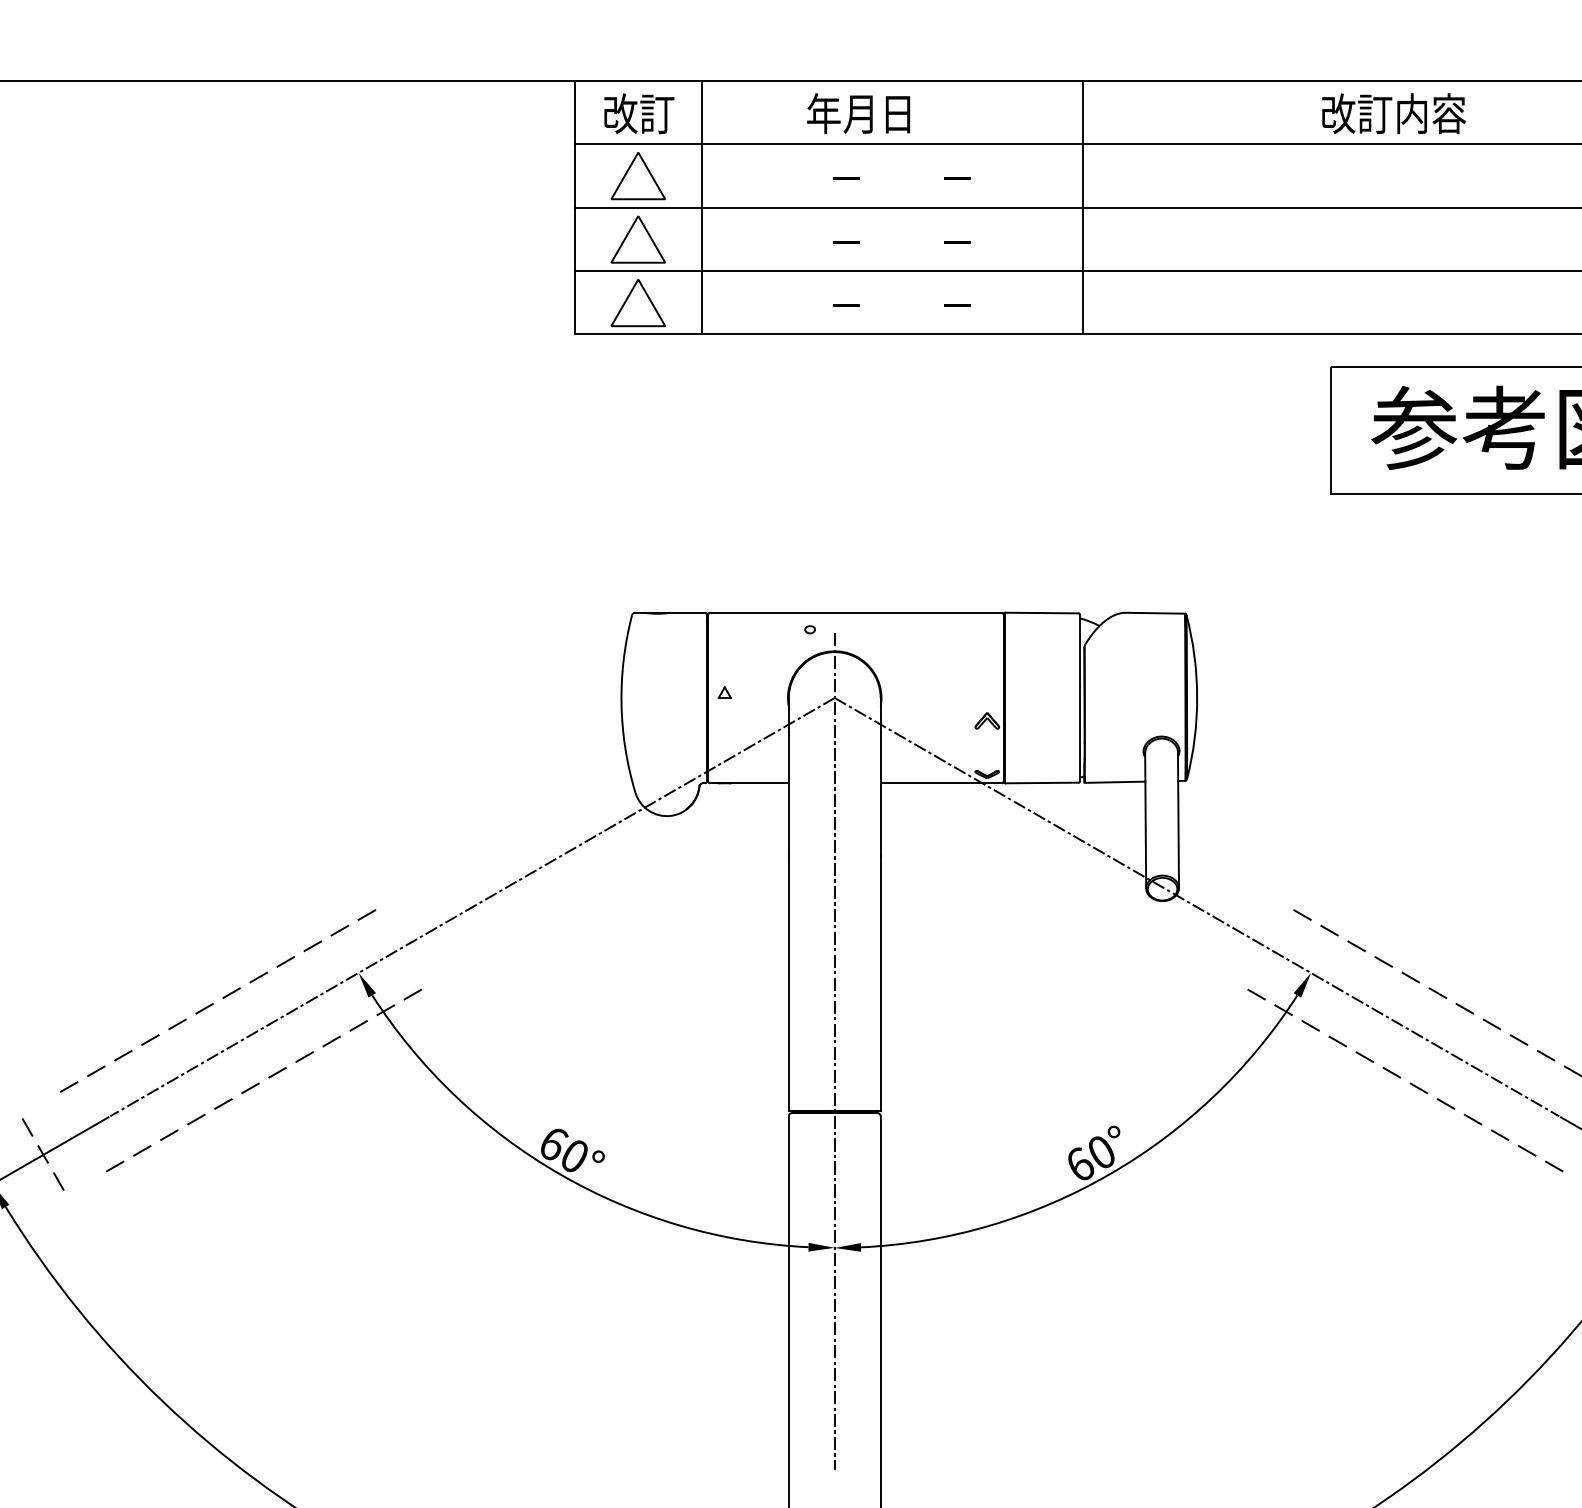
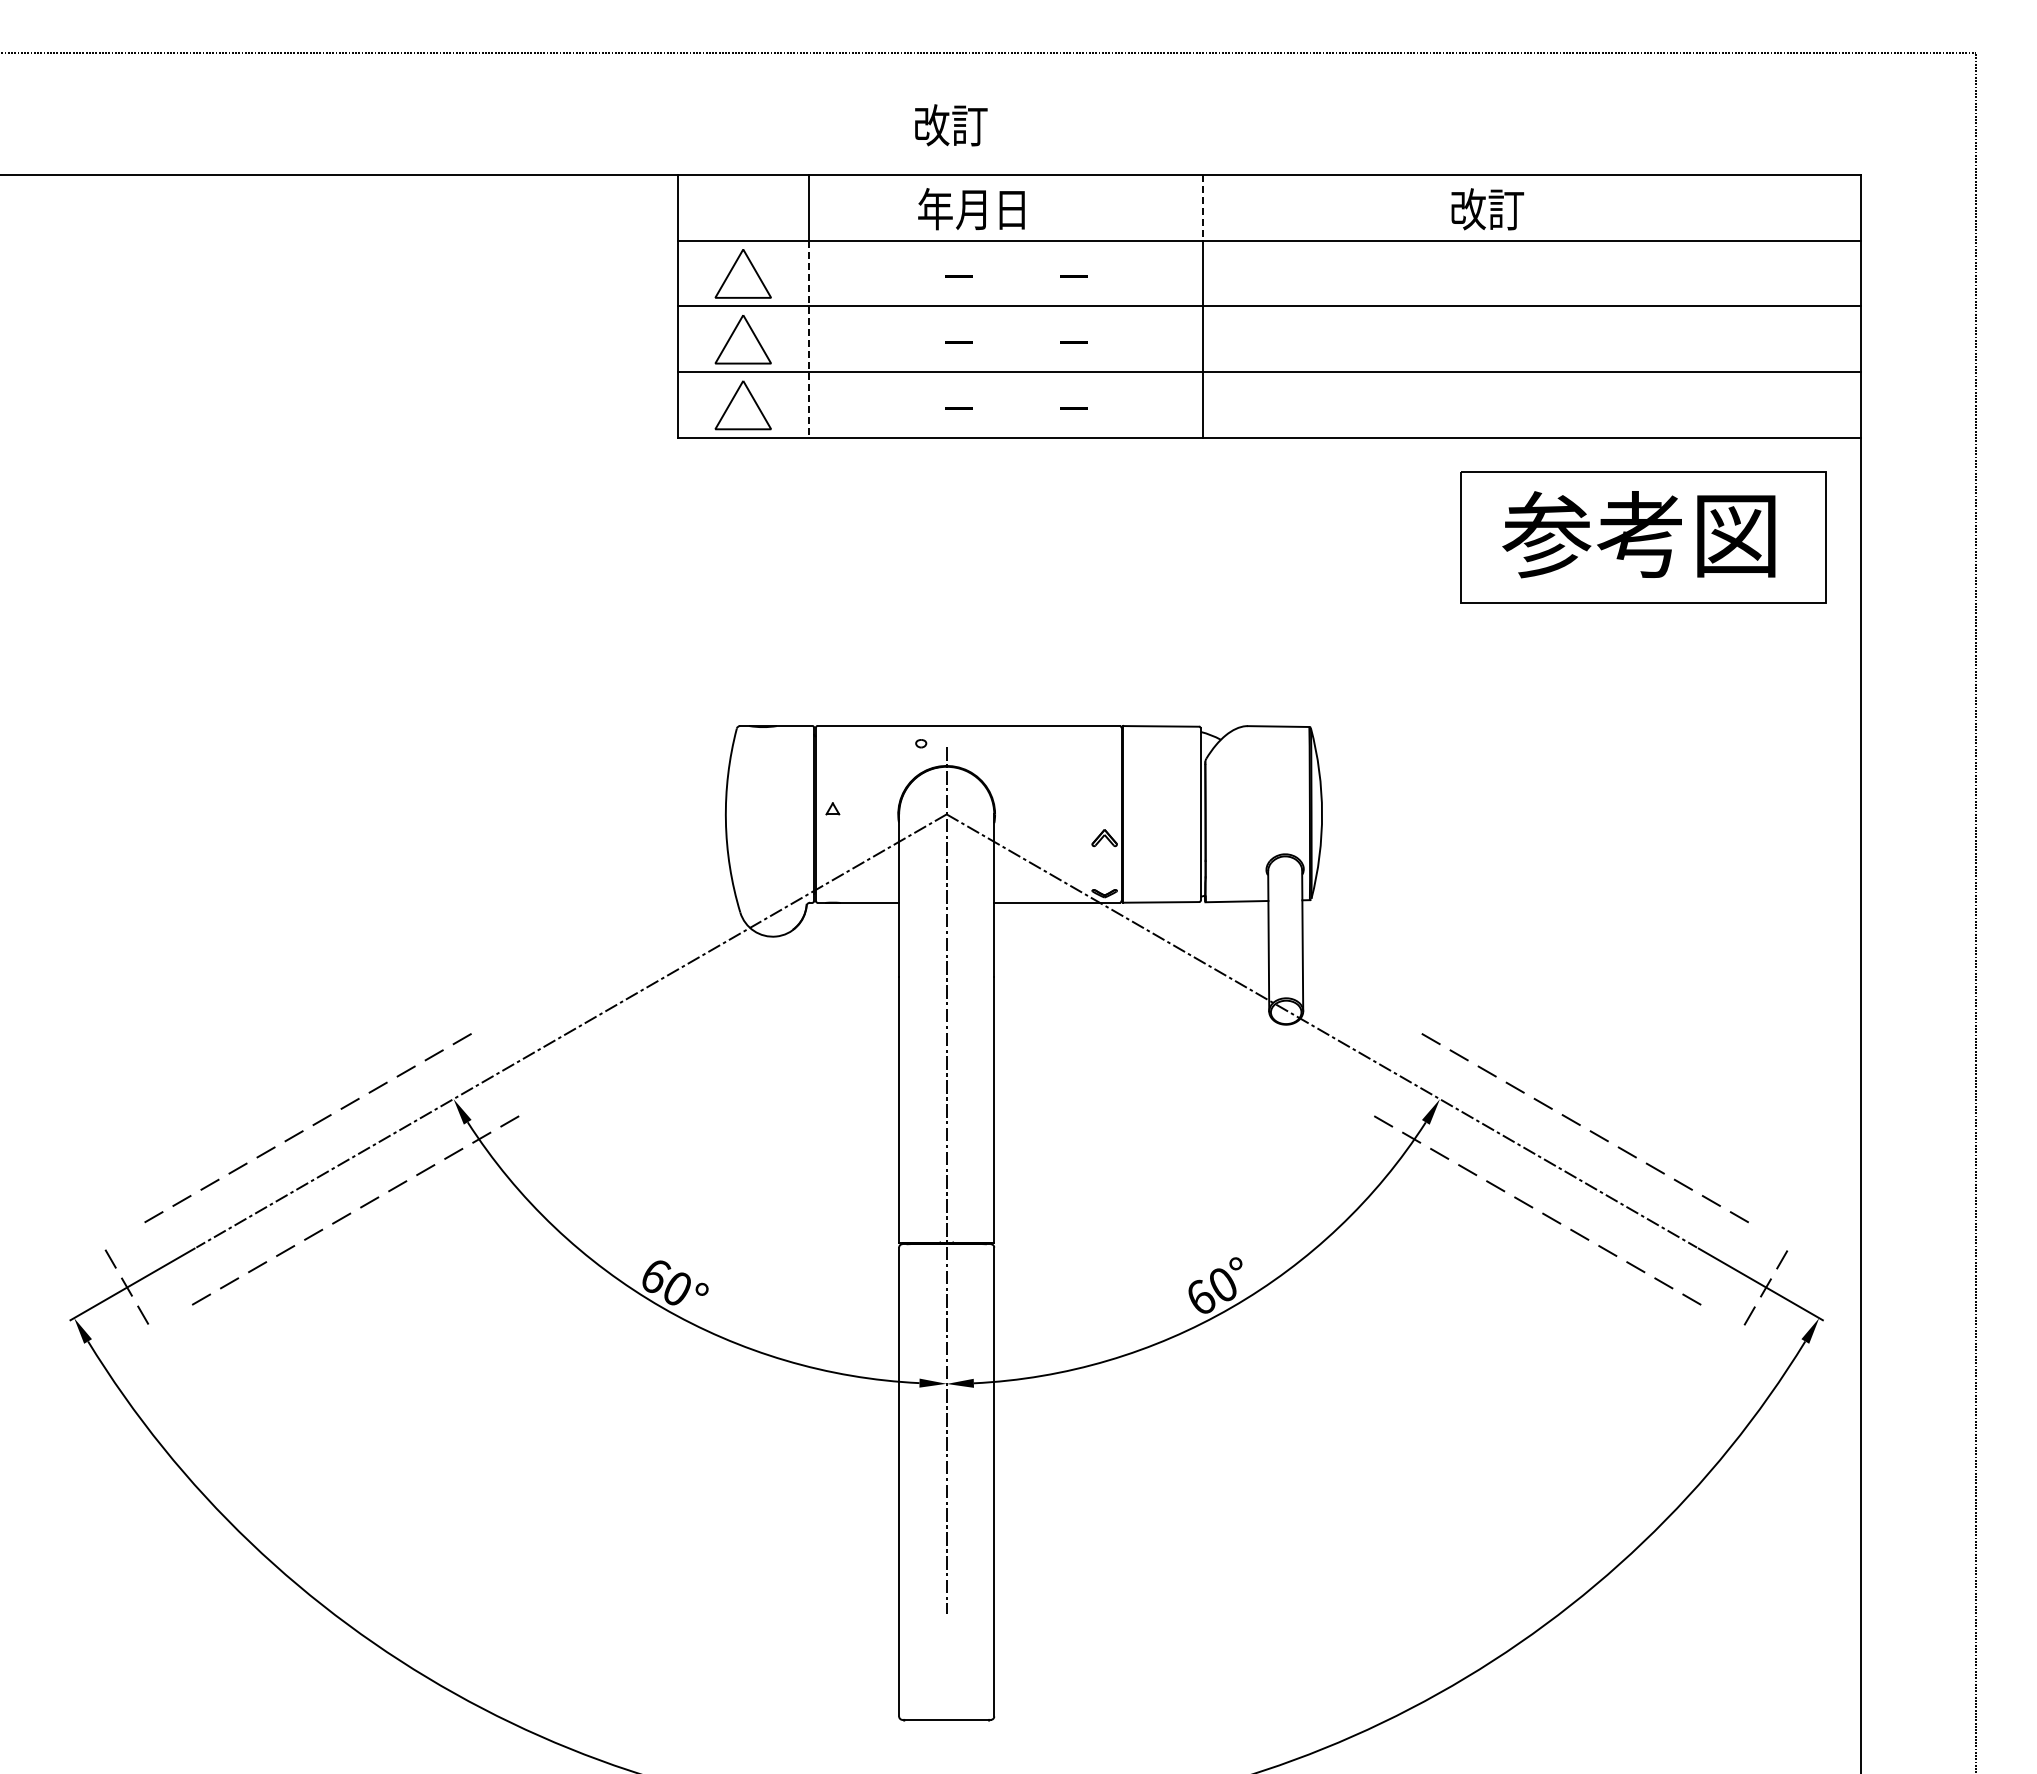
line: (1082, 112) -> (1203, 207), solid -> dashed
text: (639, 113) -> (951, 125), moved
text: (1431, 113) -> (1564, 209), 改訂内容 -> 改訂
line: (702, 239) -> (809, 339), solid -> dashed

